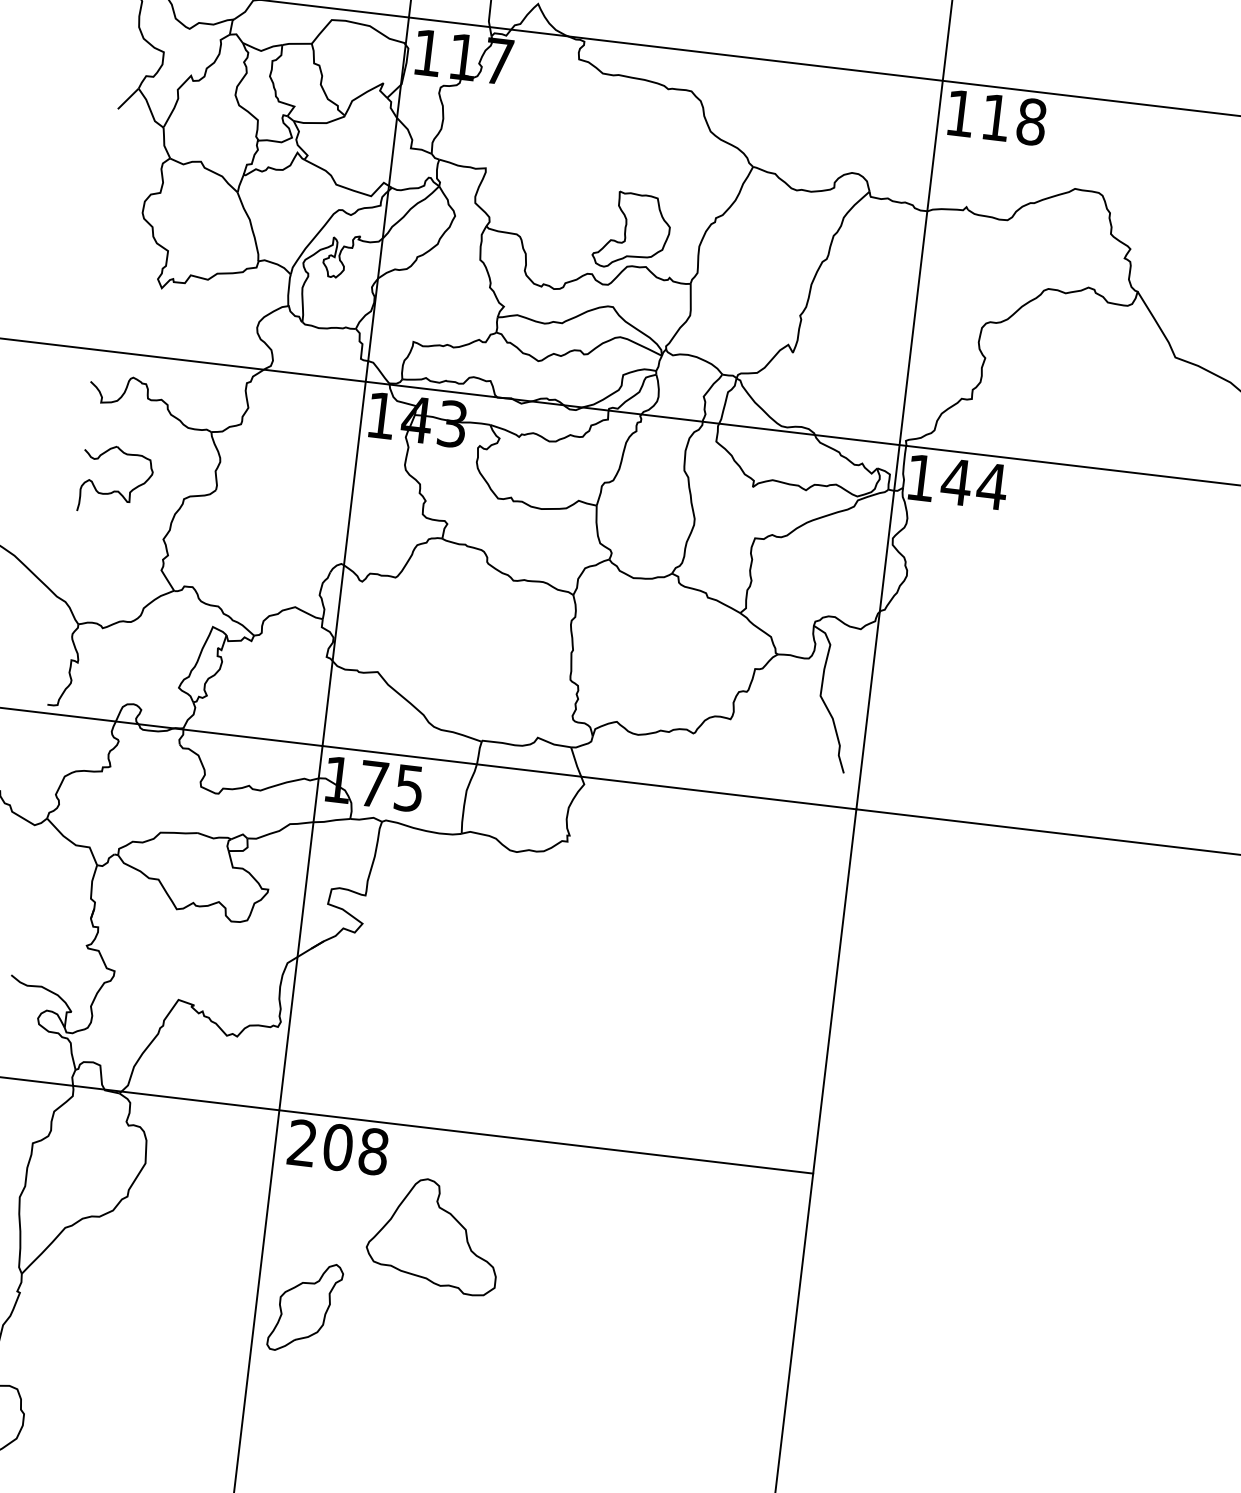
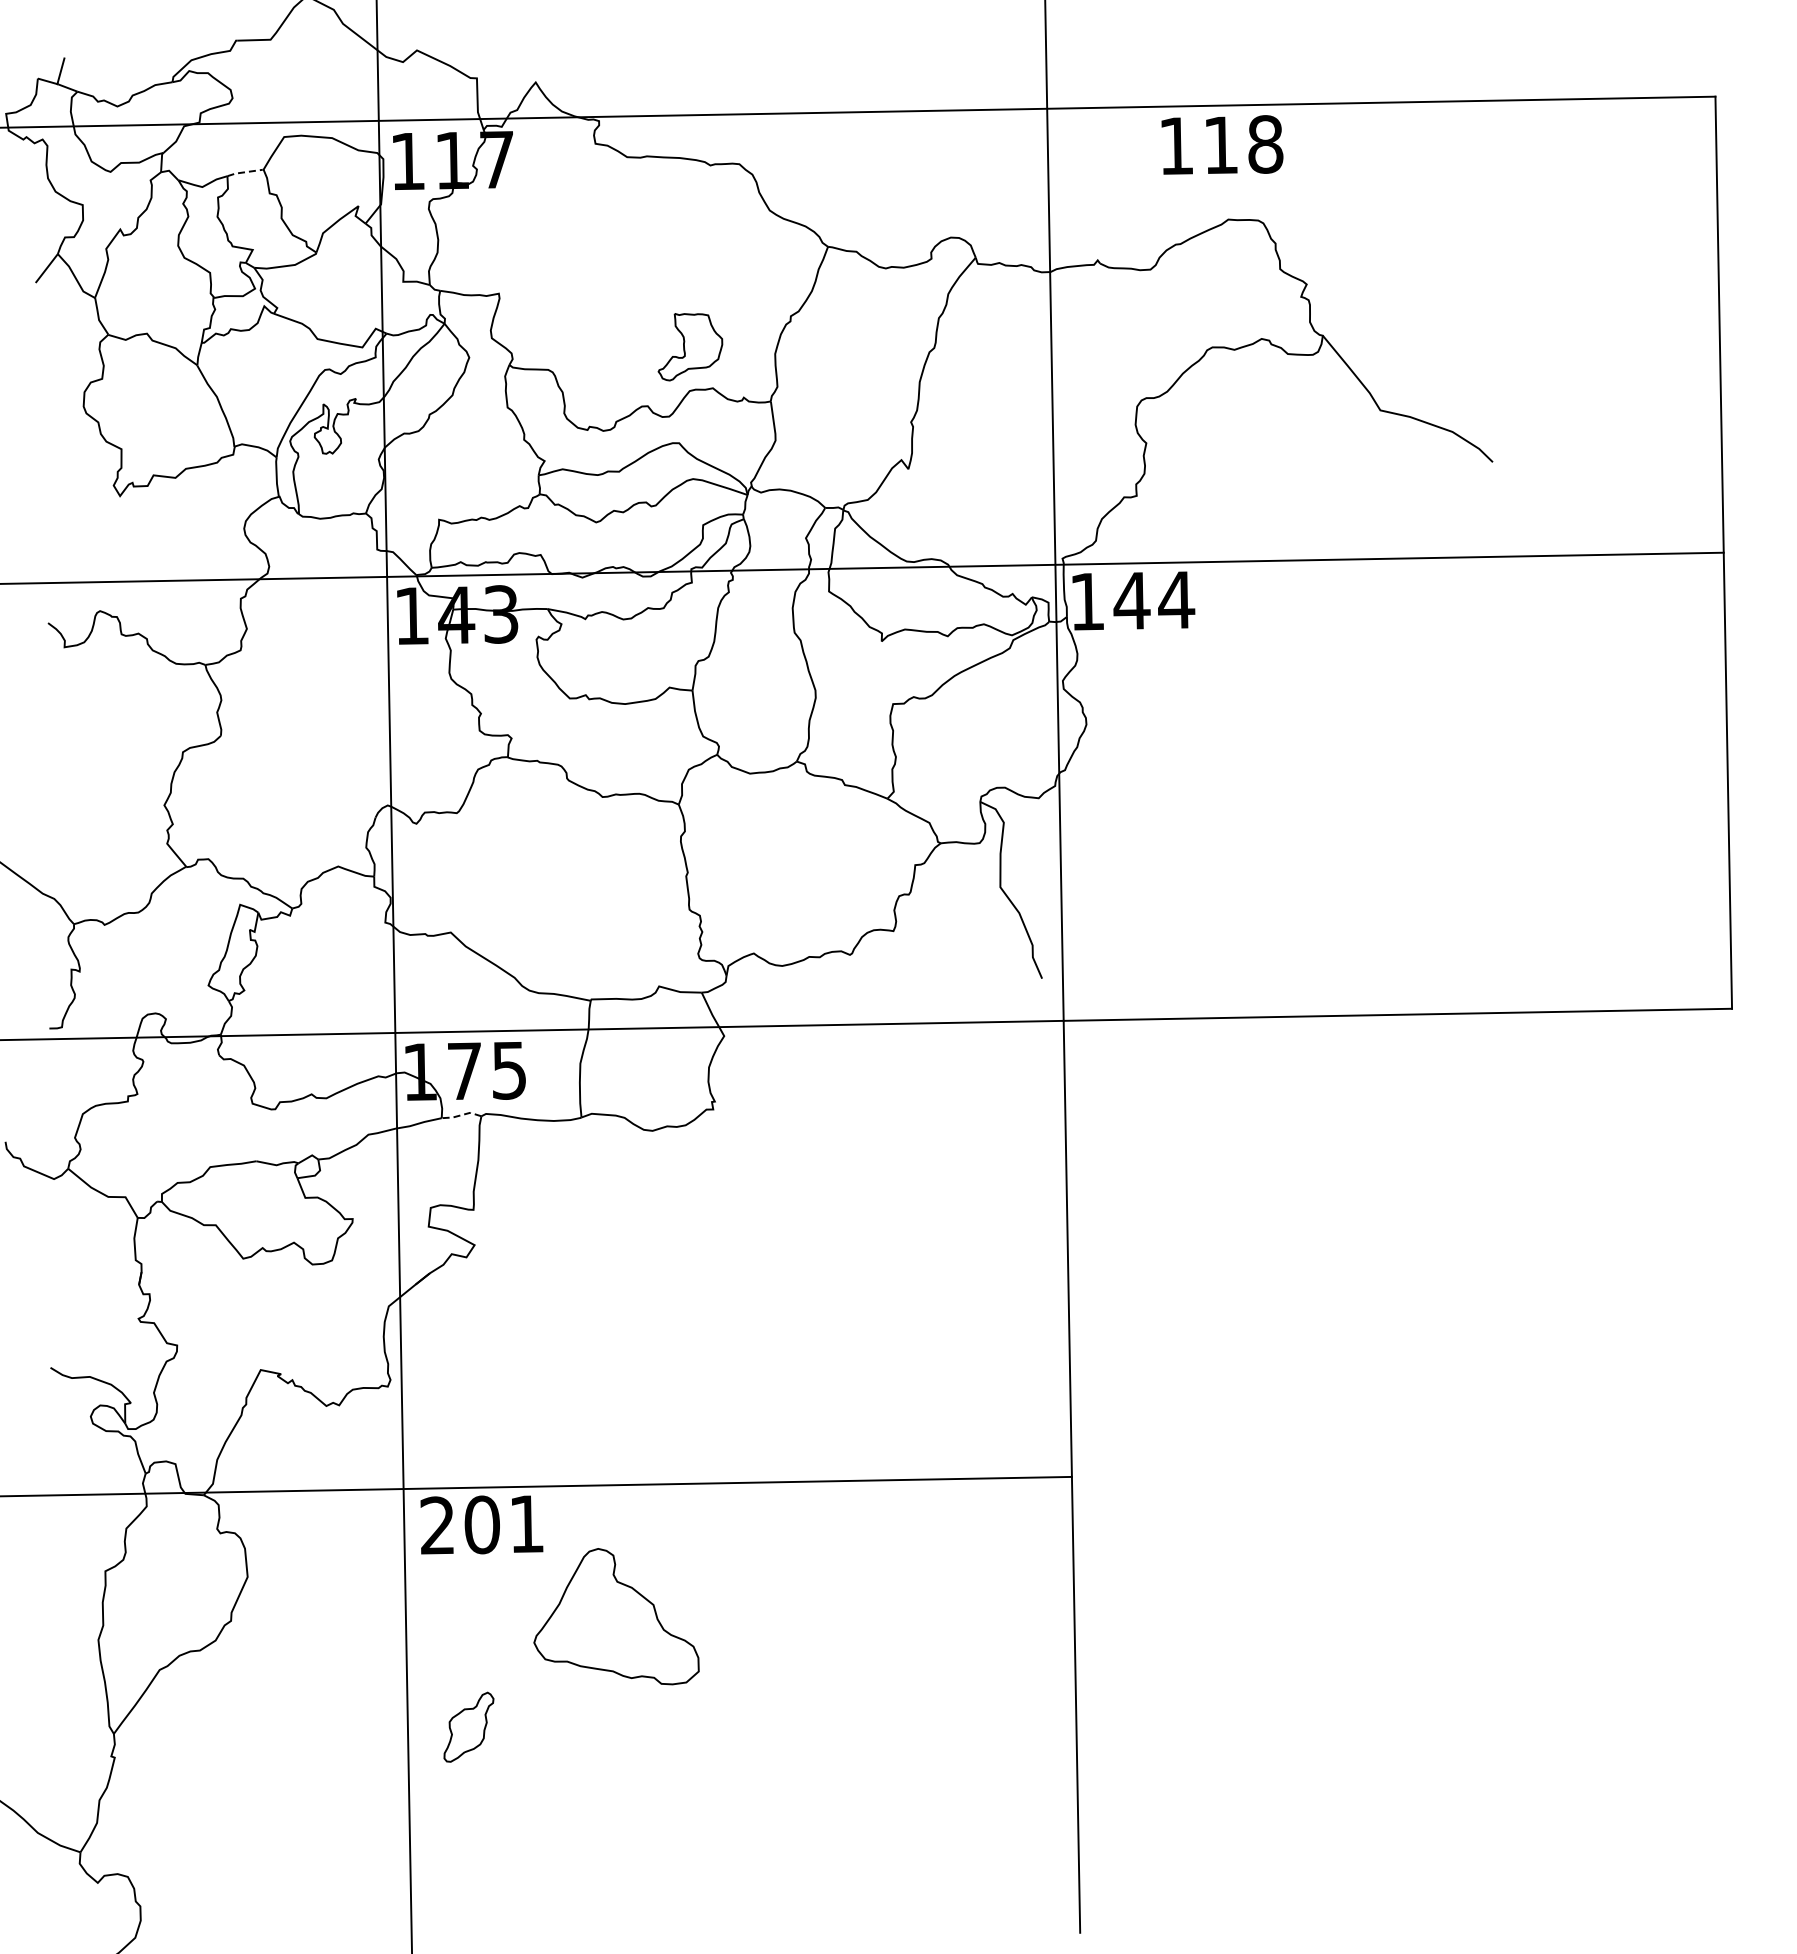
line: (296, 43) -> (244, 172), solid -> dashed
text: (997, 117) -> (1222, 144), moved
part: (632, 231) -> (690, 346), size x0.7
part: (114, 490) -> (96, 753), removed
line: (366, 819) -> (461, 1115), solid -> dashed
text: (373, 1151) -> (526, 1523), 208 -> 201
part: (305, 1306) -> (468, 1726), size x0.6

